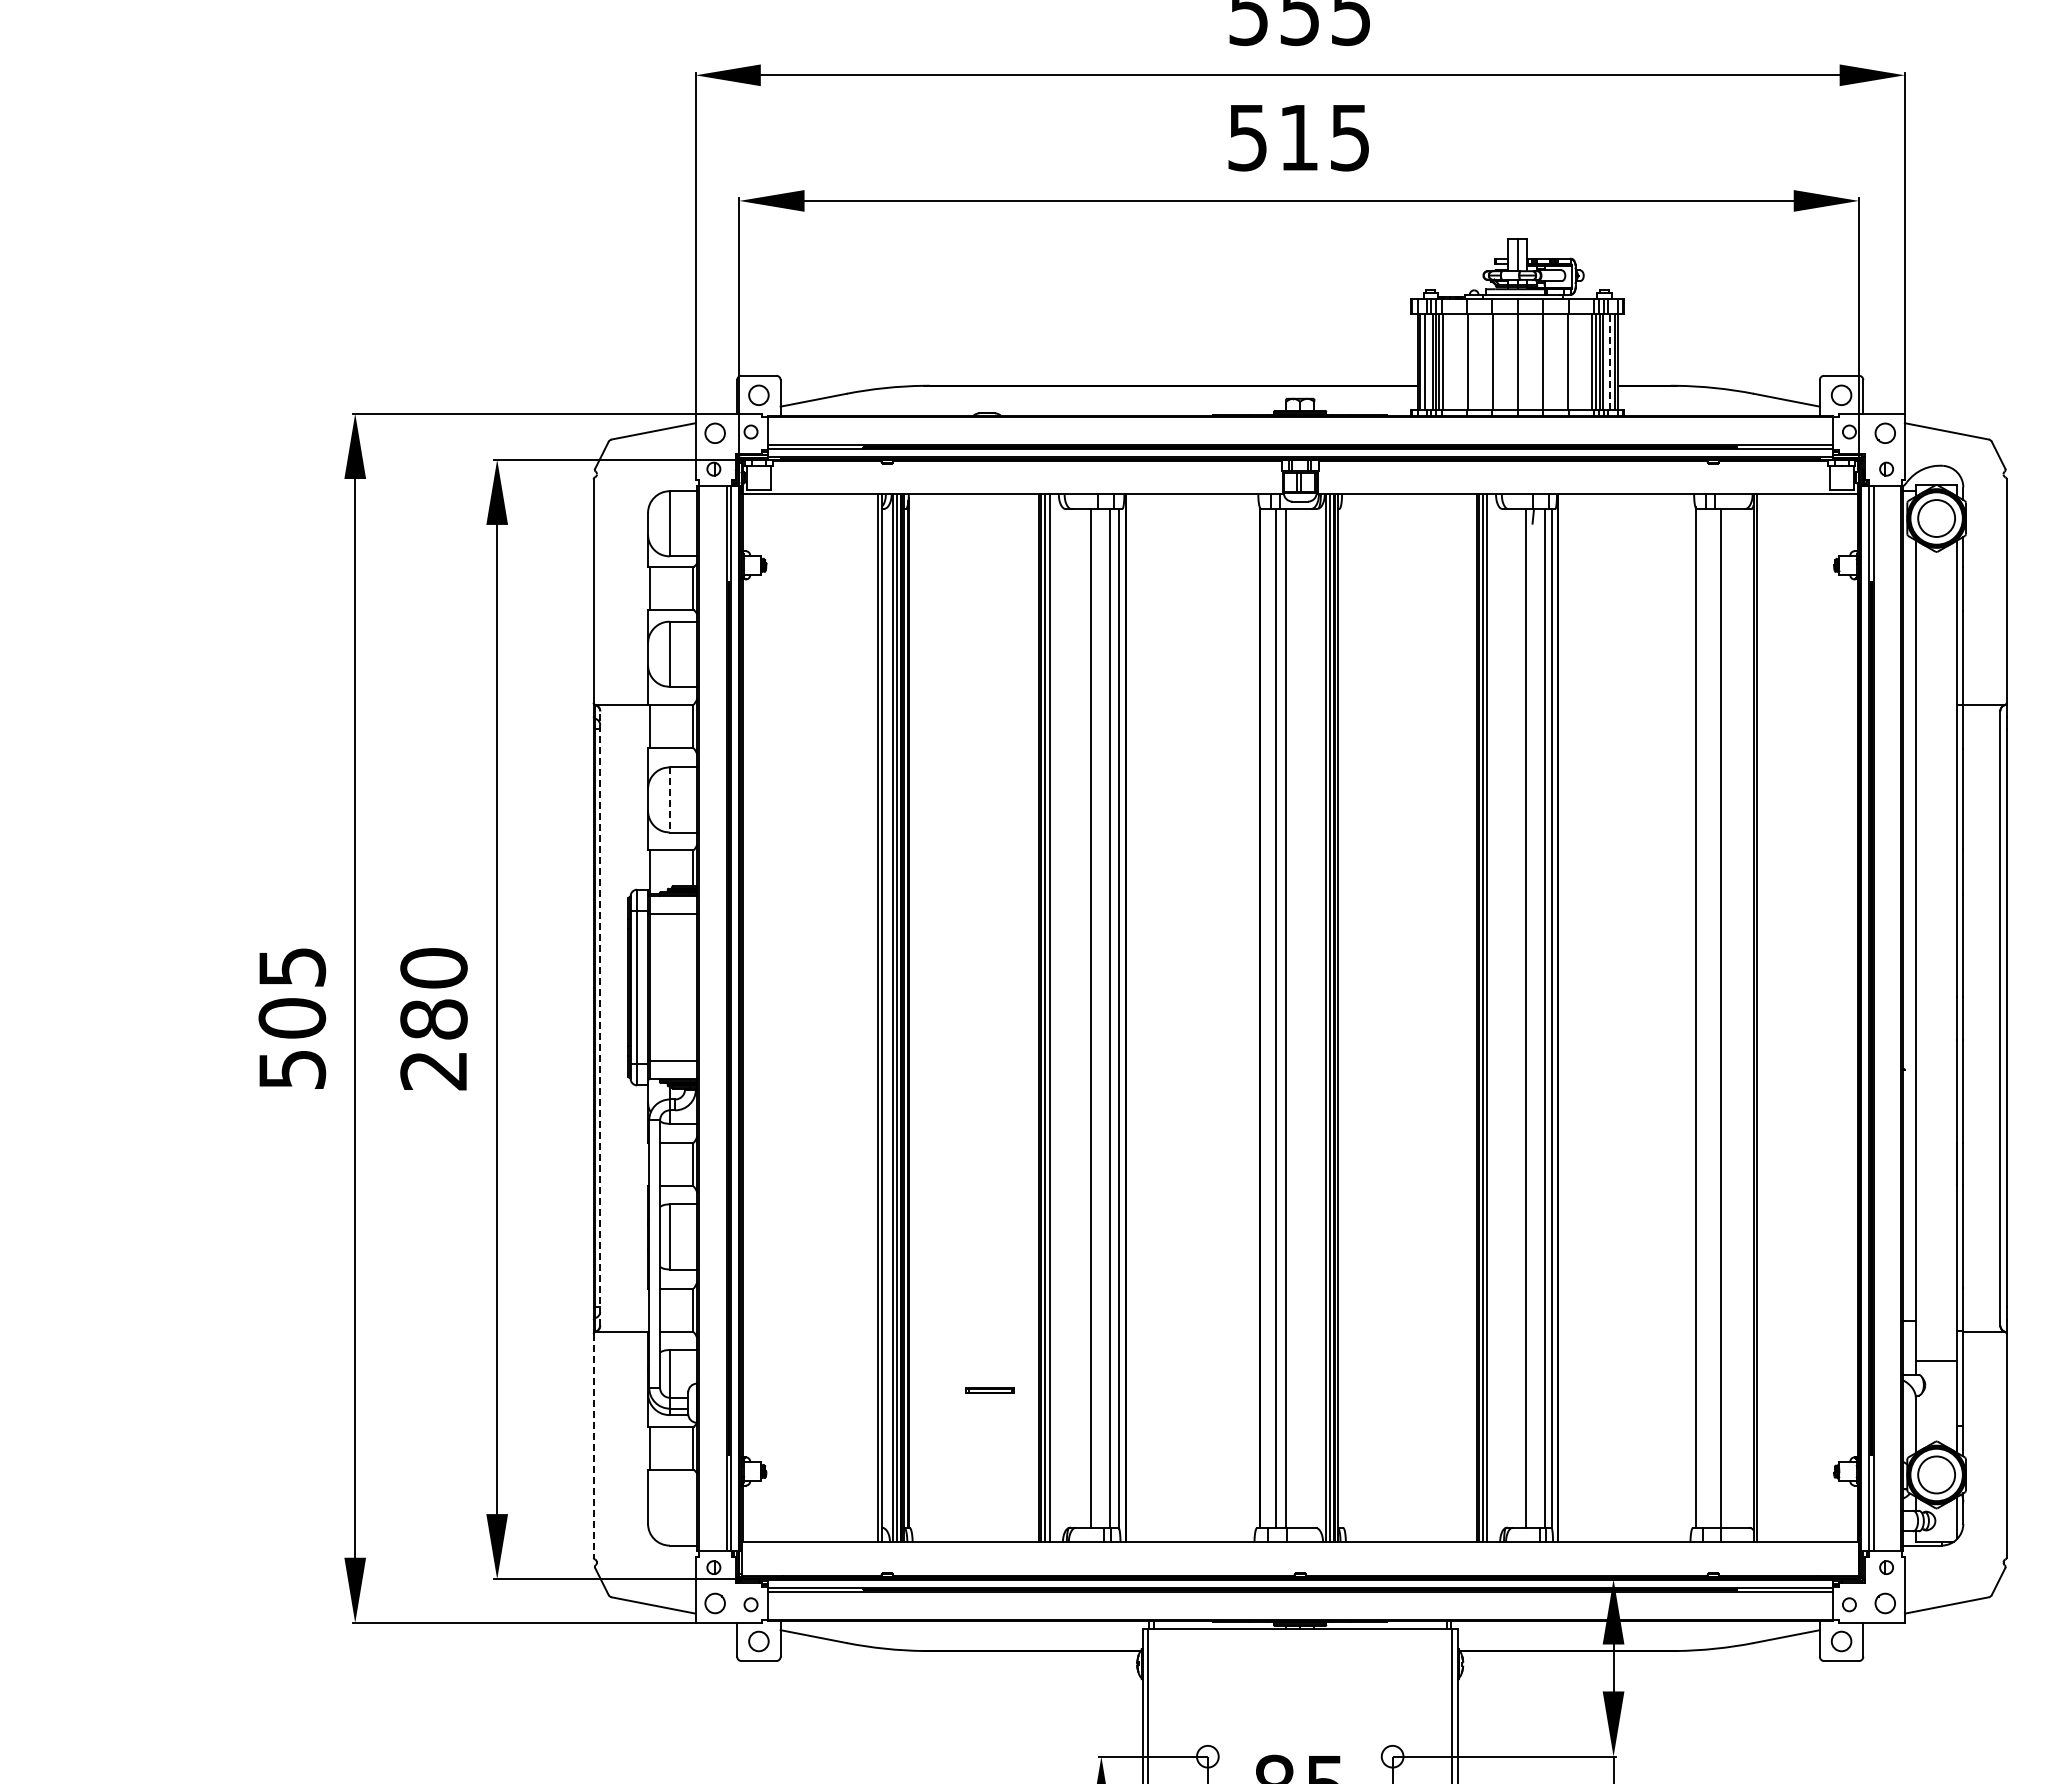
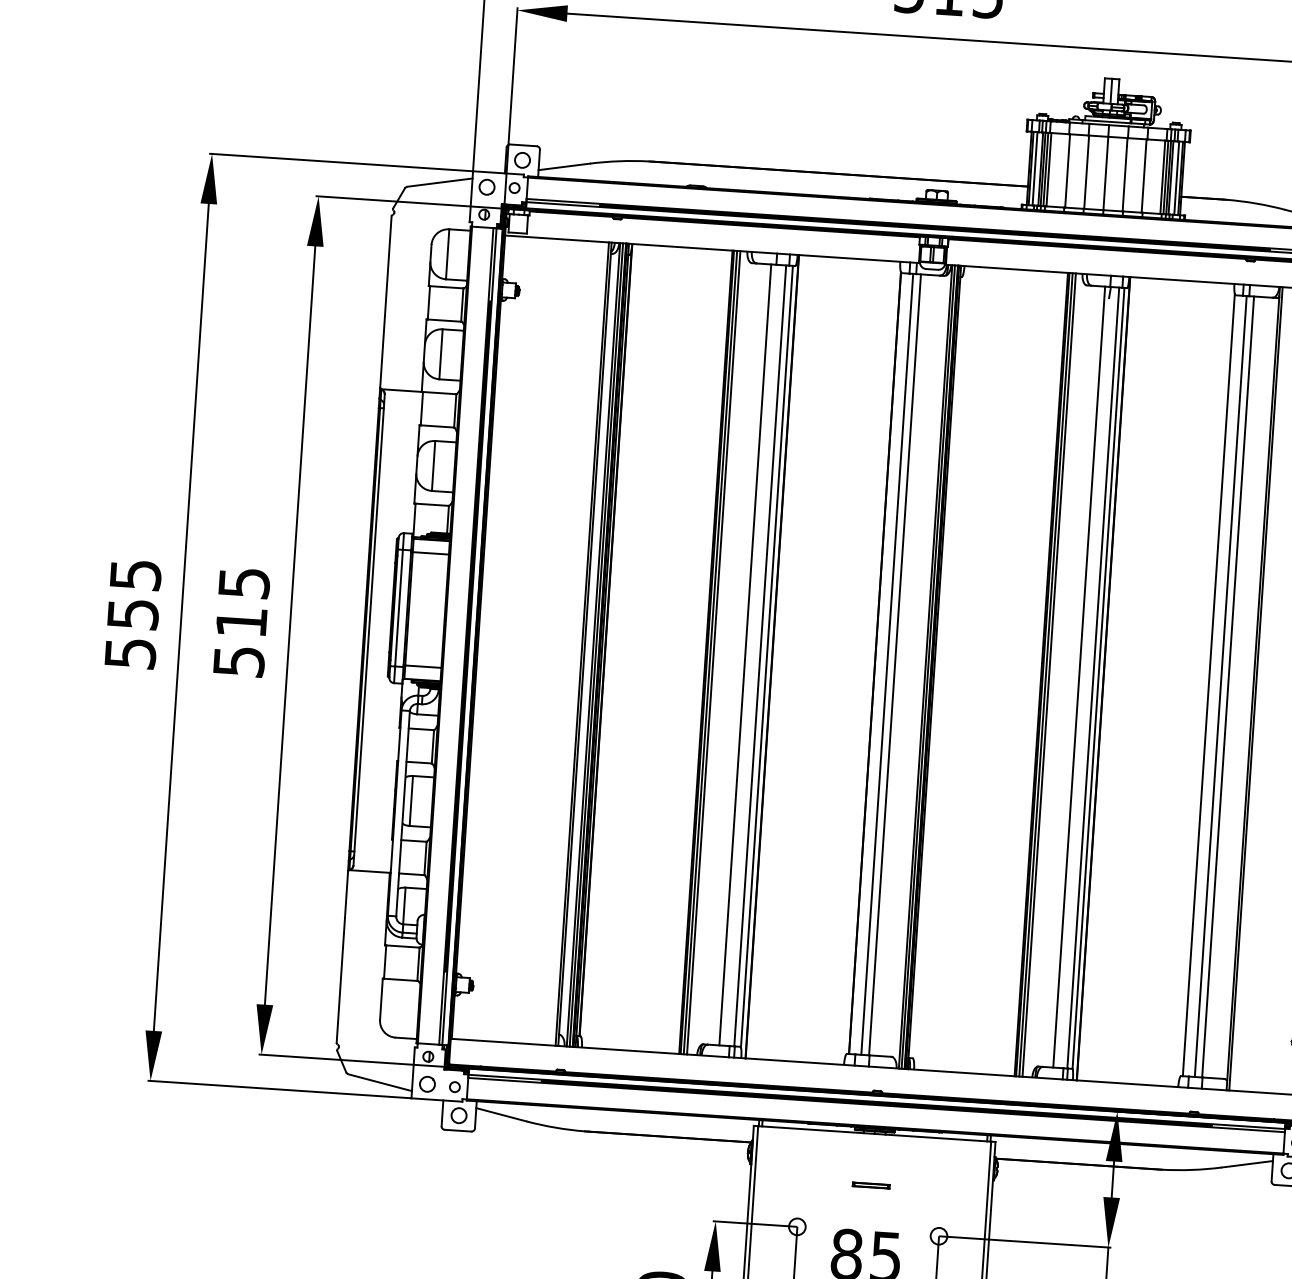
line: (1610, 362) -> (1177, 178), dashed -> solid
line: (669, 799) -> (433, 465), dashed -> solid
line: (600, 1017) -> (369, 629), dashed -> solid
text: (292, 1018) -> (133, 614), 505 -> 555
line: (1711, 1018) -> (1221, 686), added
text: (433, 1019) -> (241, 622), 280 -> 515
part: (989, 1390) -> (870, 1185), moved
line: (593, 1445) -> (342, 957), dashed -> solid

